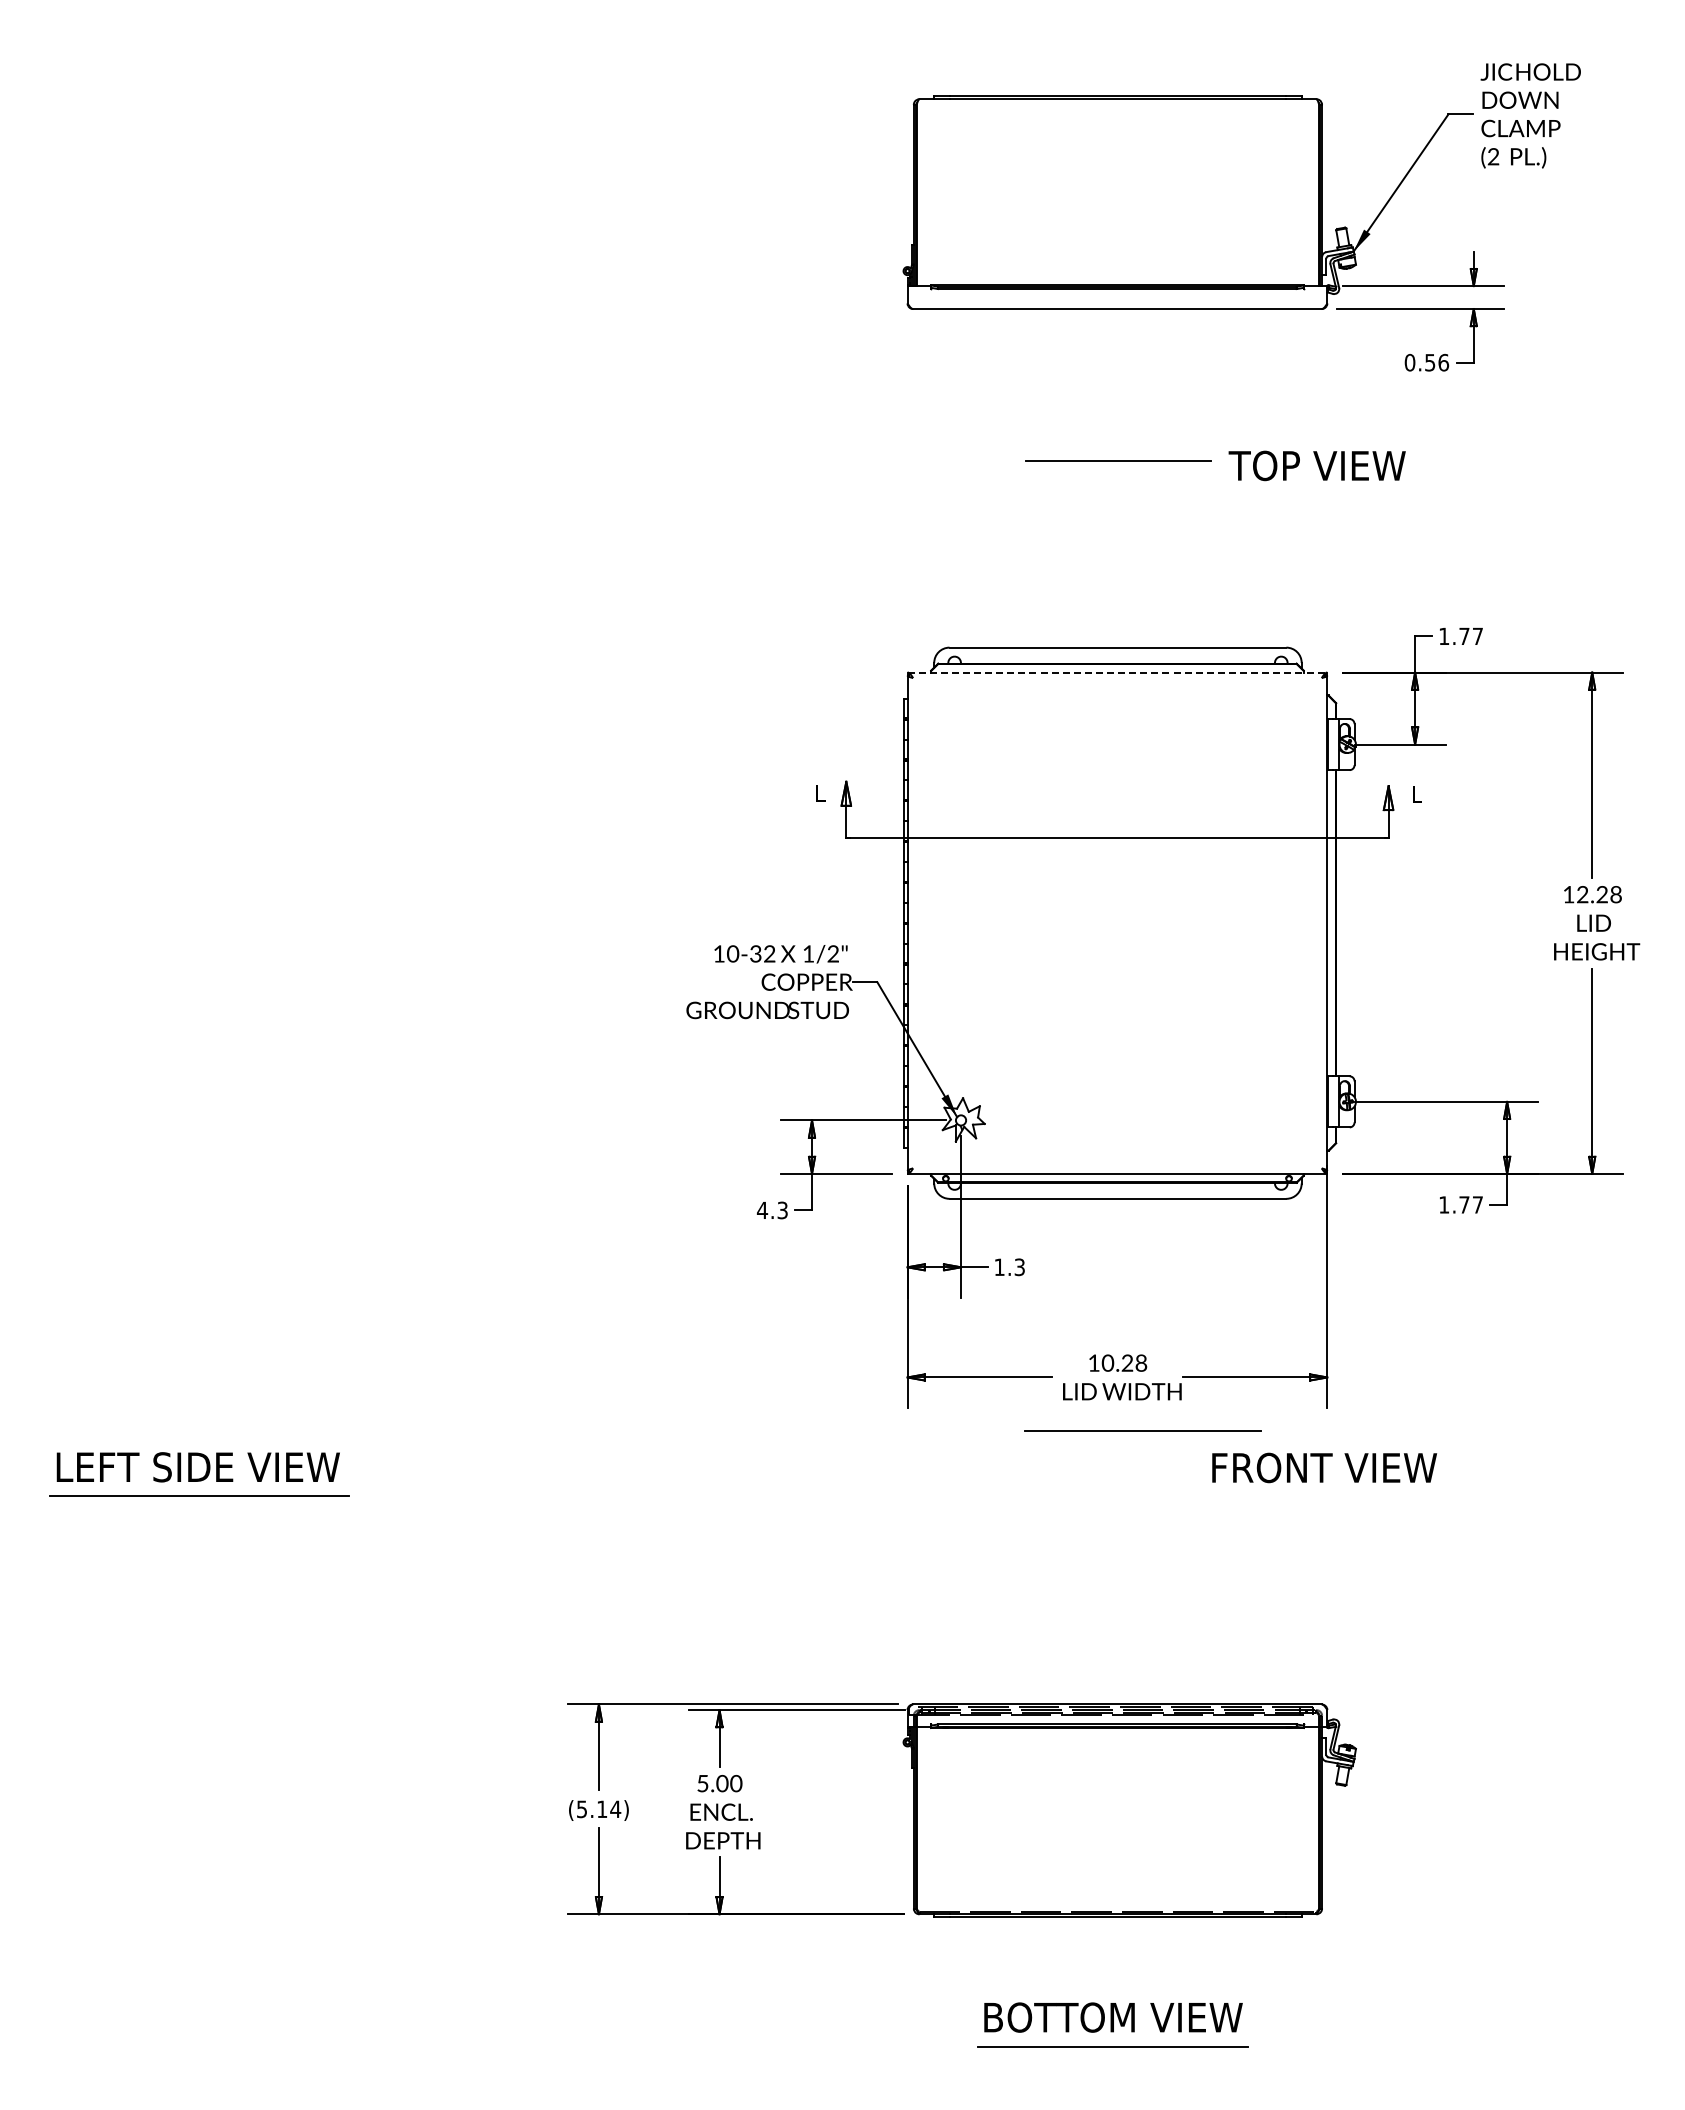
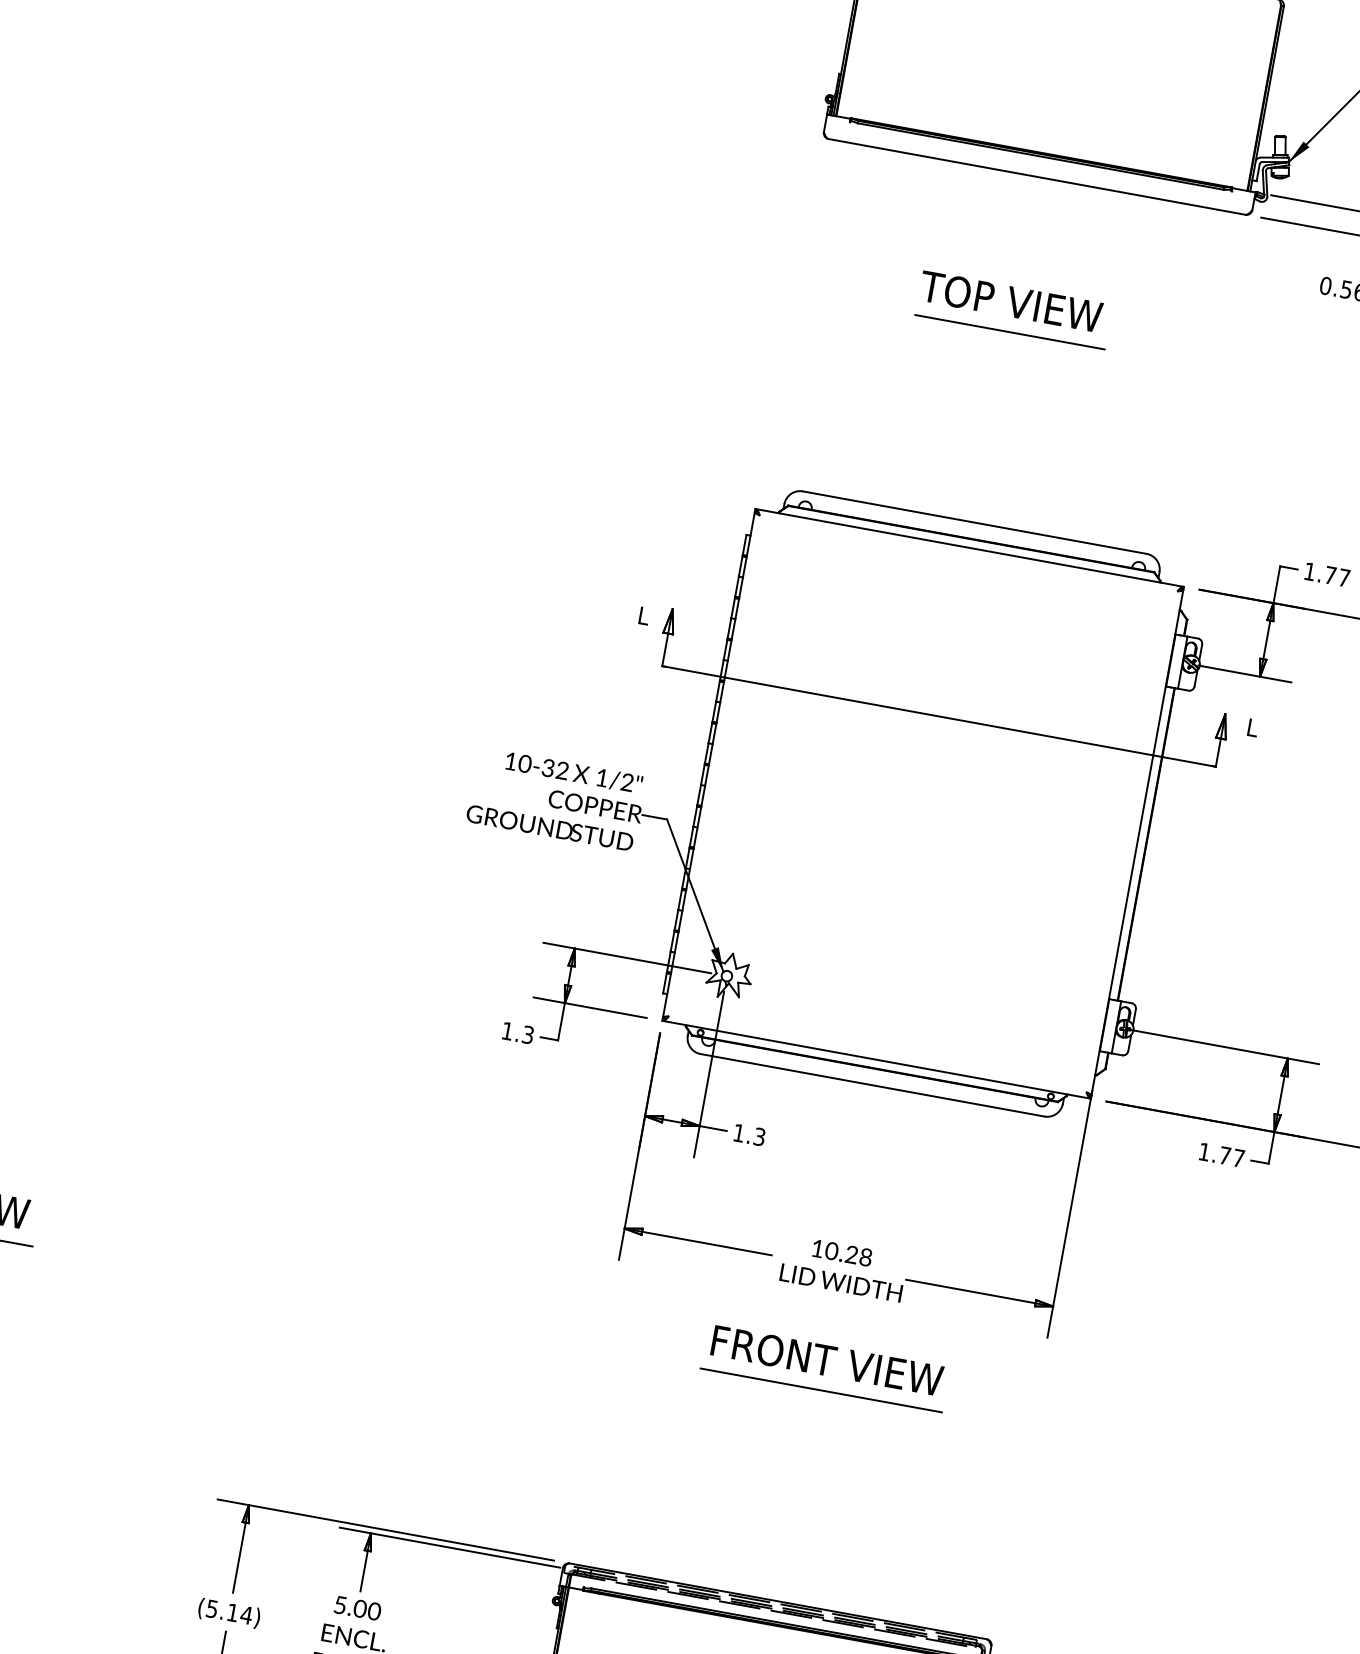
text: (1316, 465) -> (1010, 301), moved
line: (1117, 672) -> (969, 547), dashed -> solid
text: (762, 1209) -> (507, 1030), 4.3 -> 1.3
line: (1142, 1430) -> (820, 1389), moved
text: (1324, 1467) -> (827, 1360), moved

